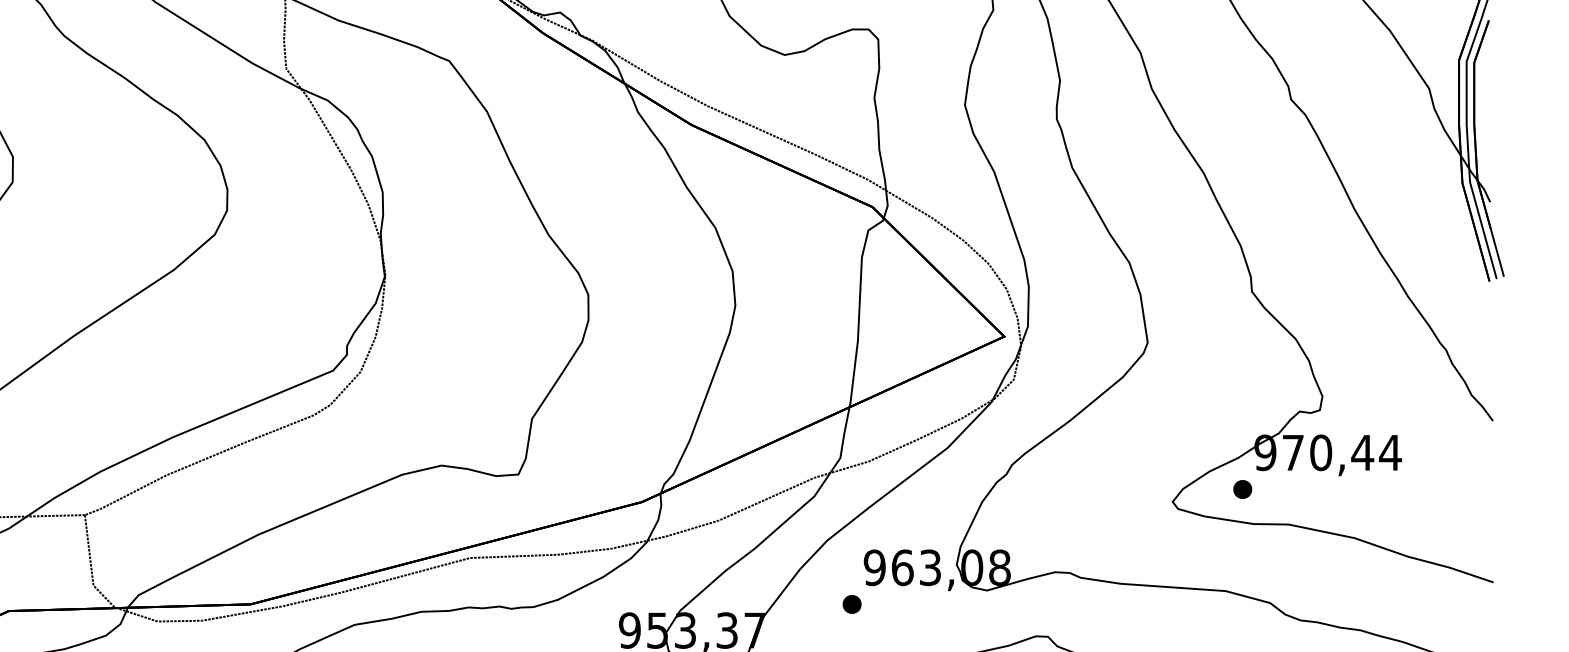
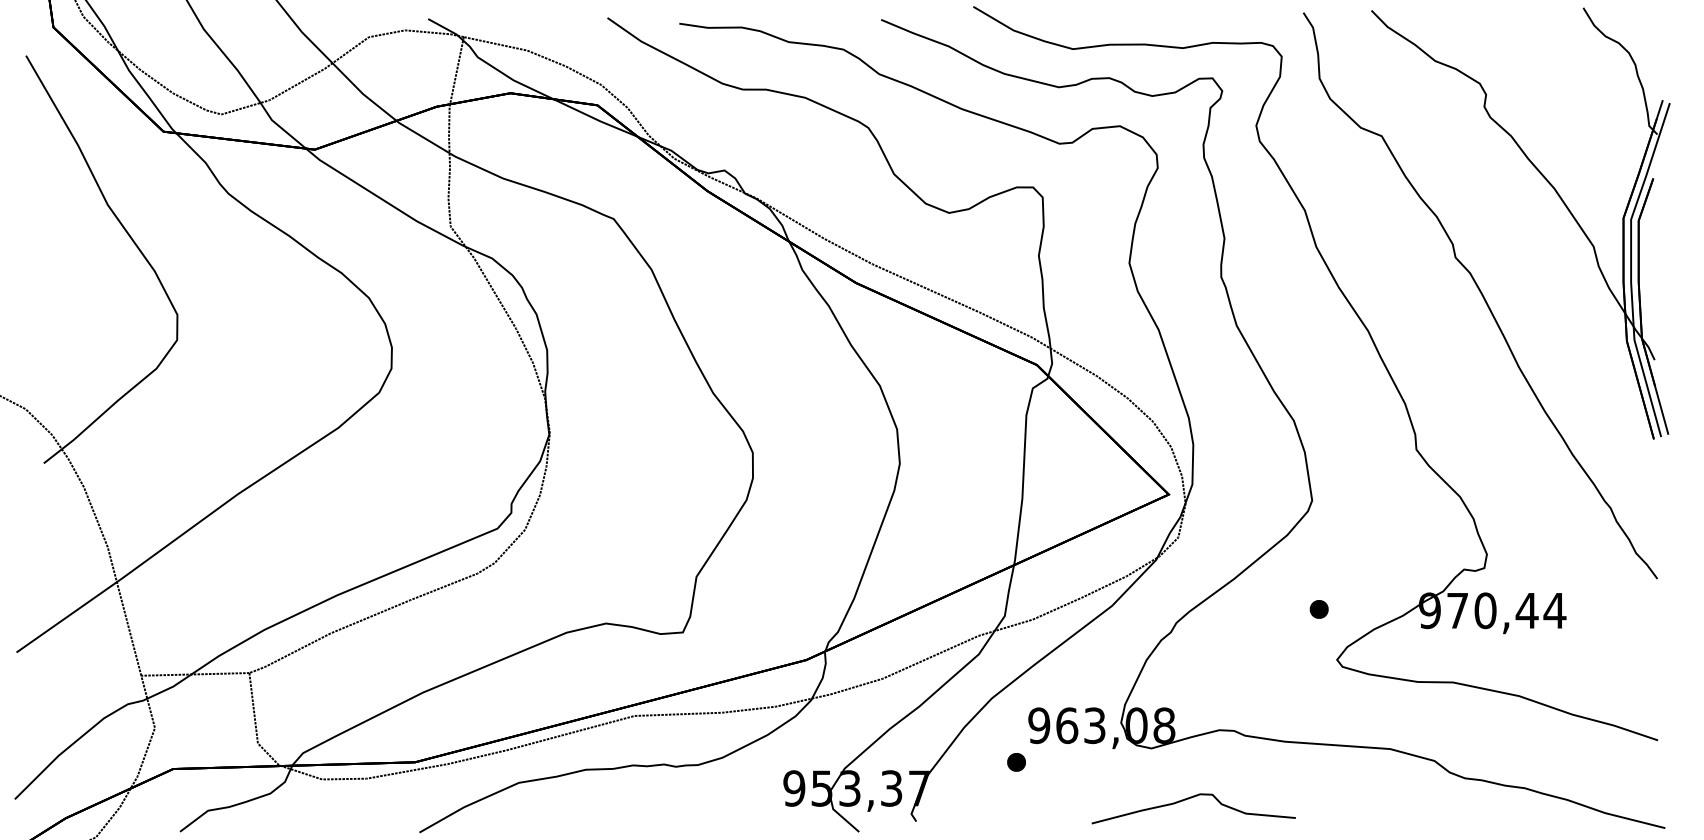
part: (1242, 489) -> (1318, 609), moved

